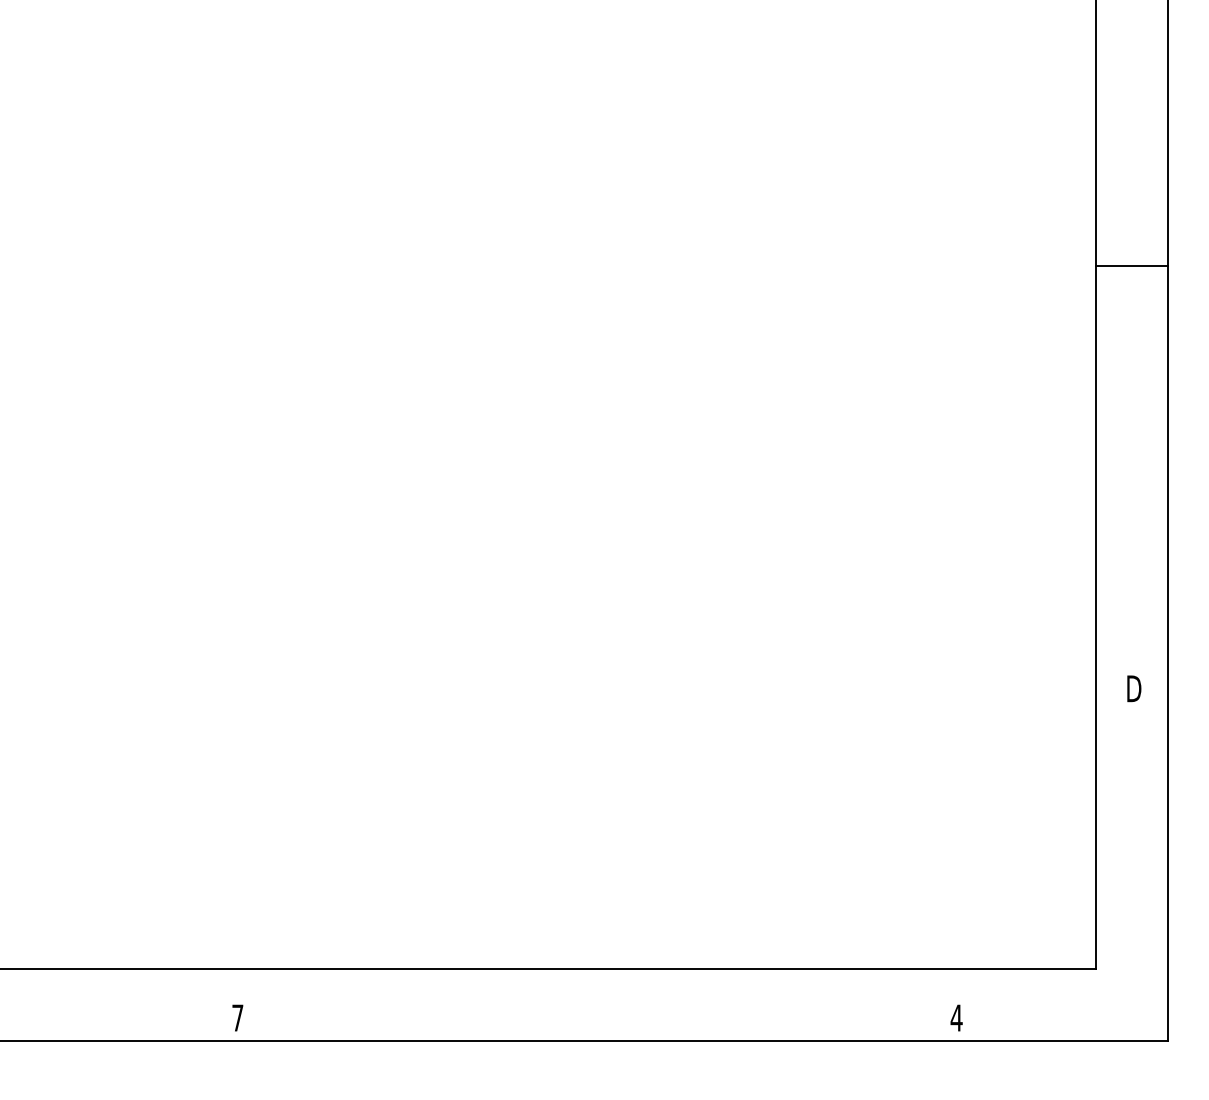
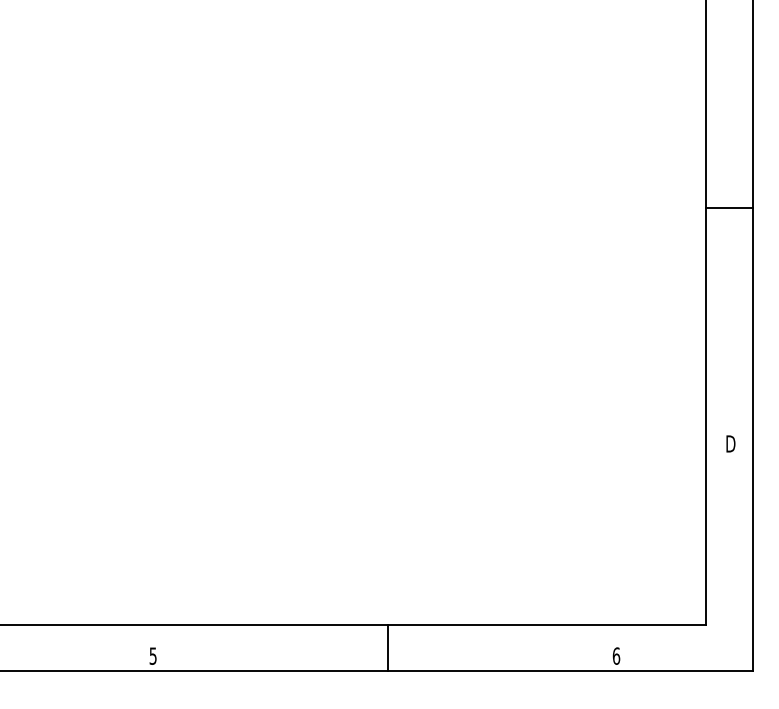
line: (1132, 266) -> (729, 207), moved
line: (601, 1004) -> (387, 647), added
text: (236, 1017) -> (152, 655), 7 -> 5
text: (956, 1017) -> (616, 655), 4 -> 6

